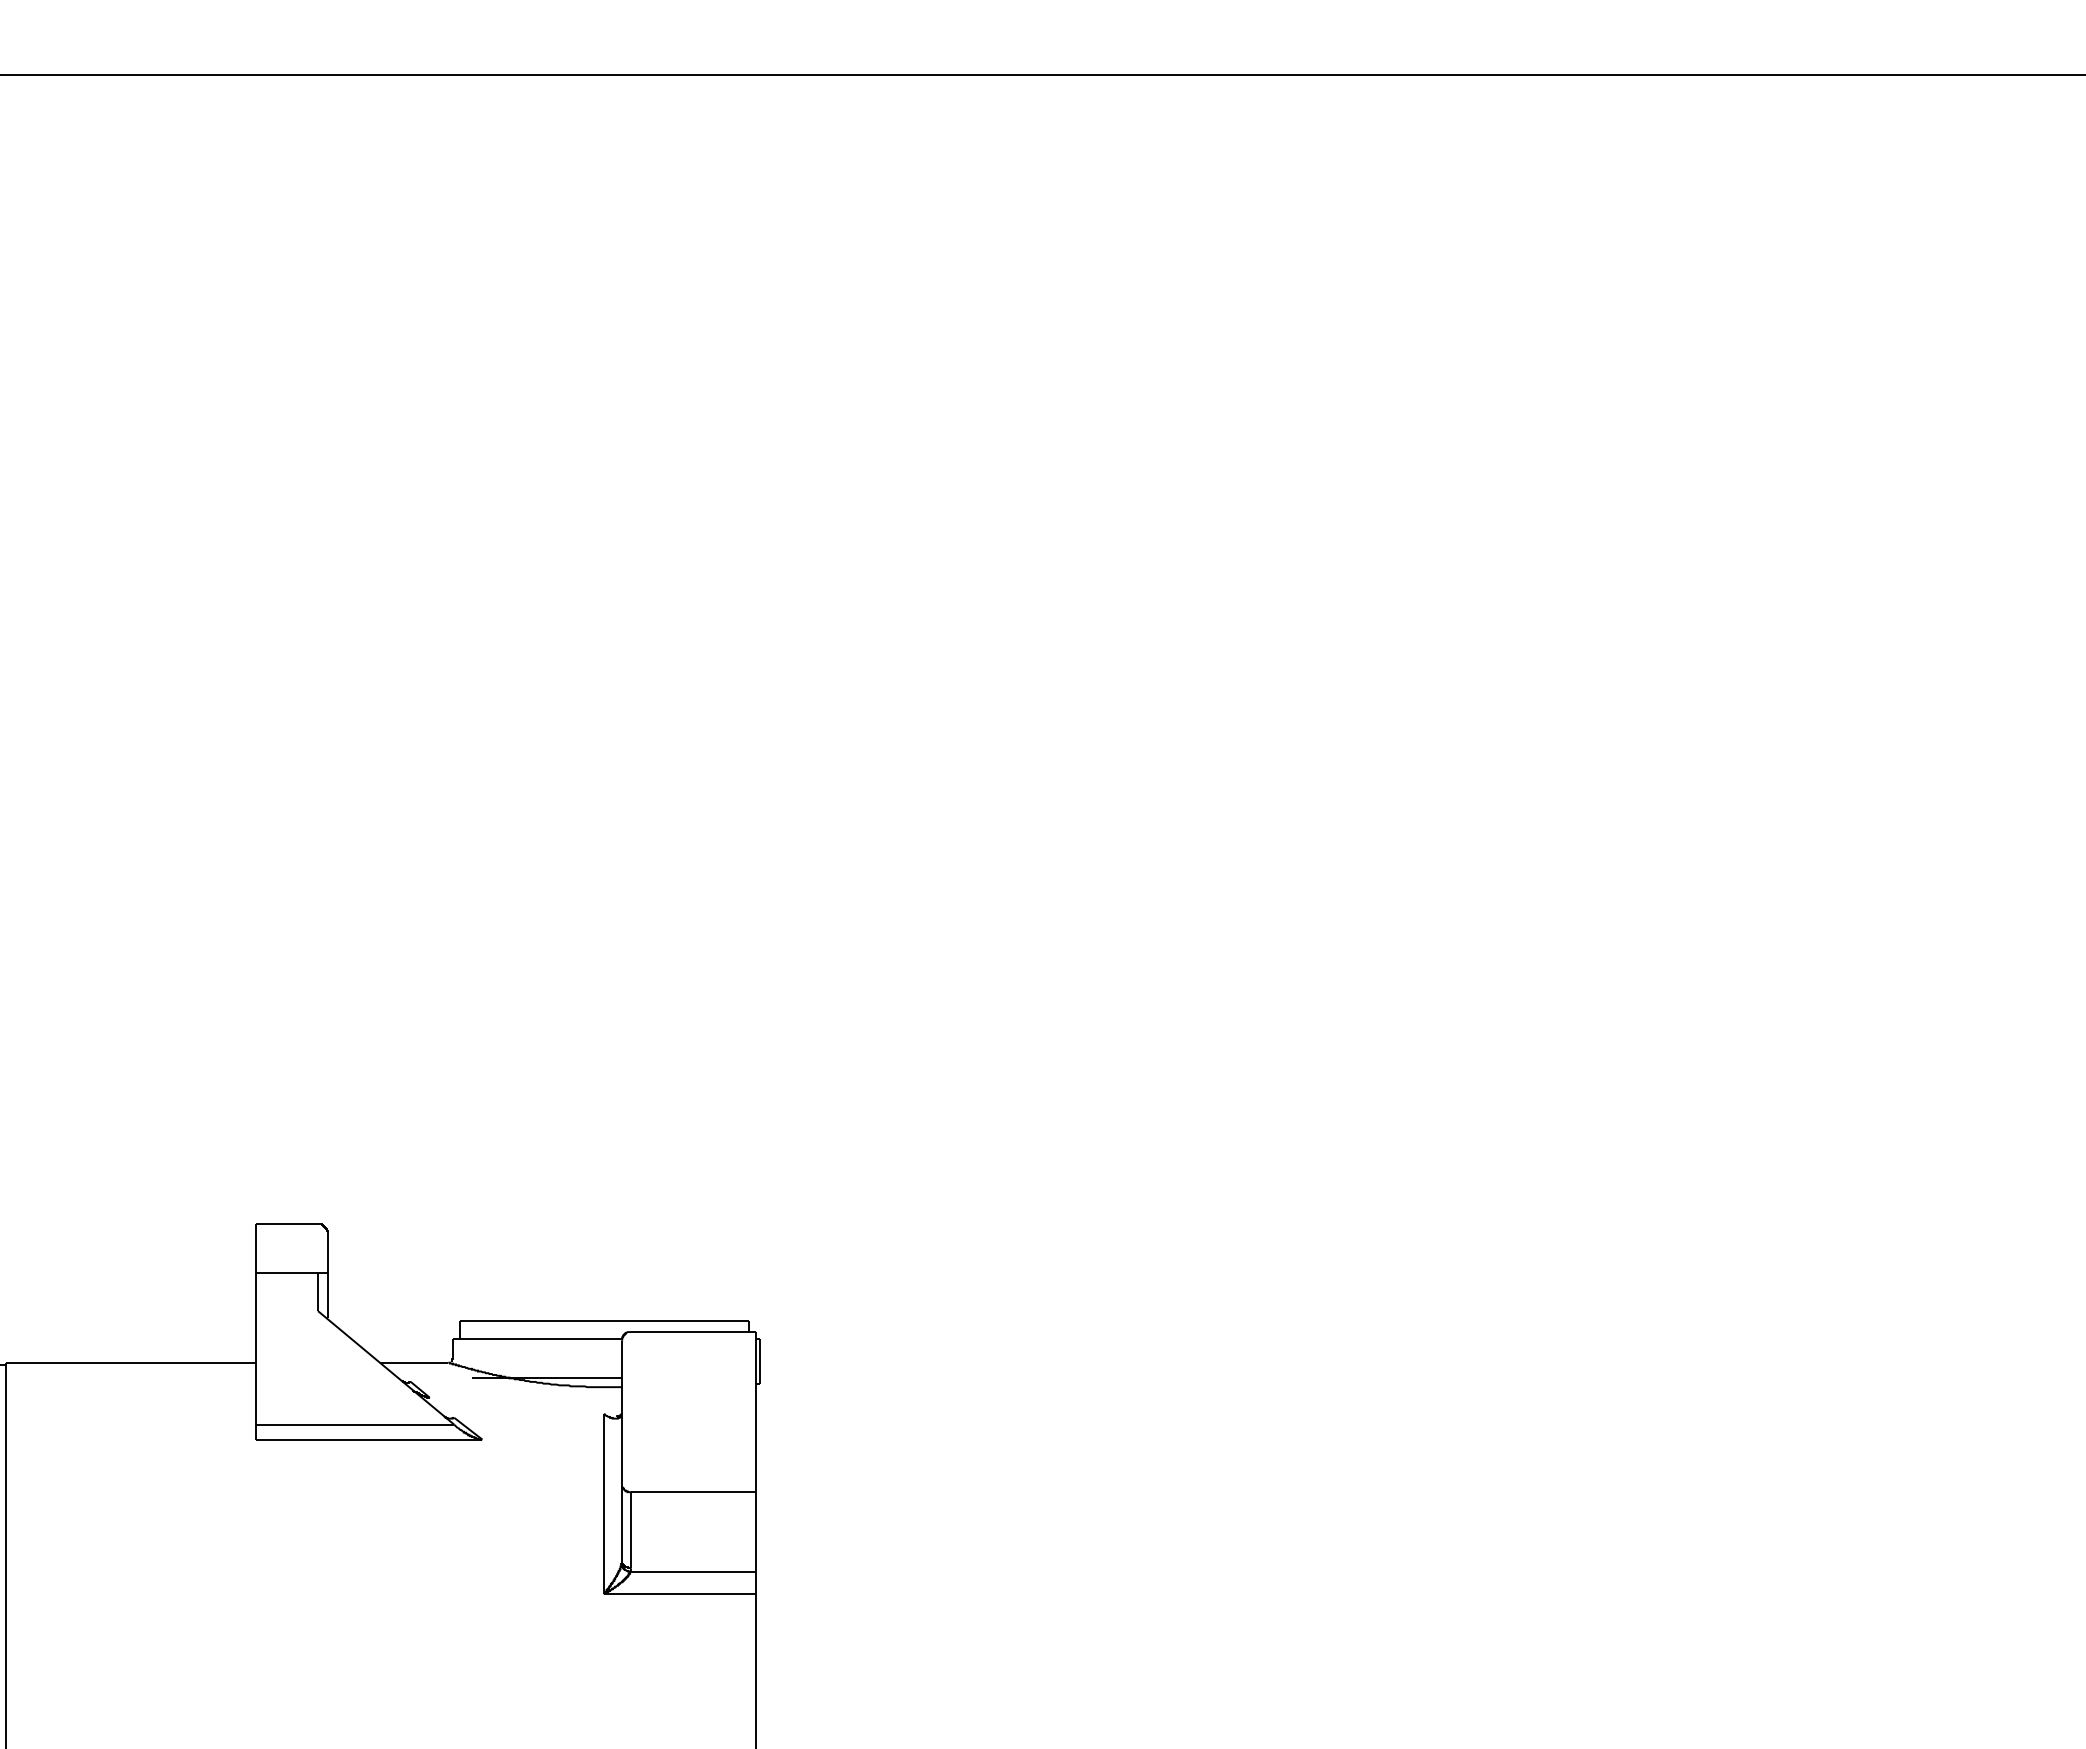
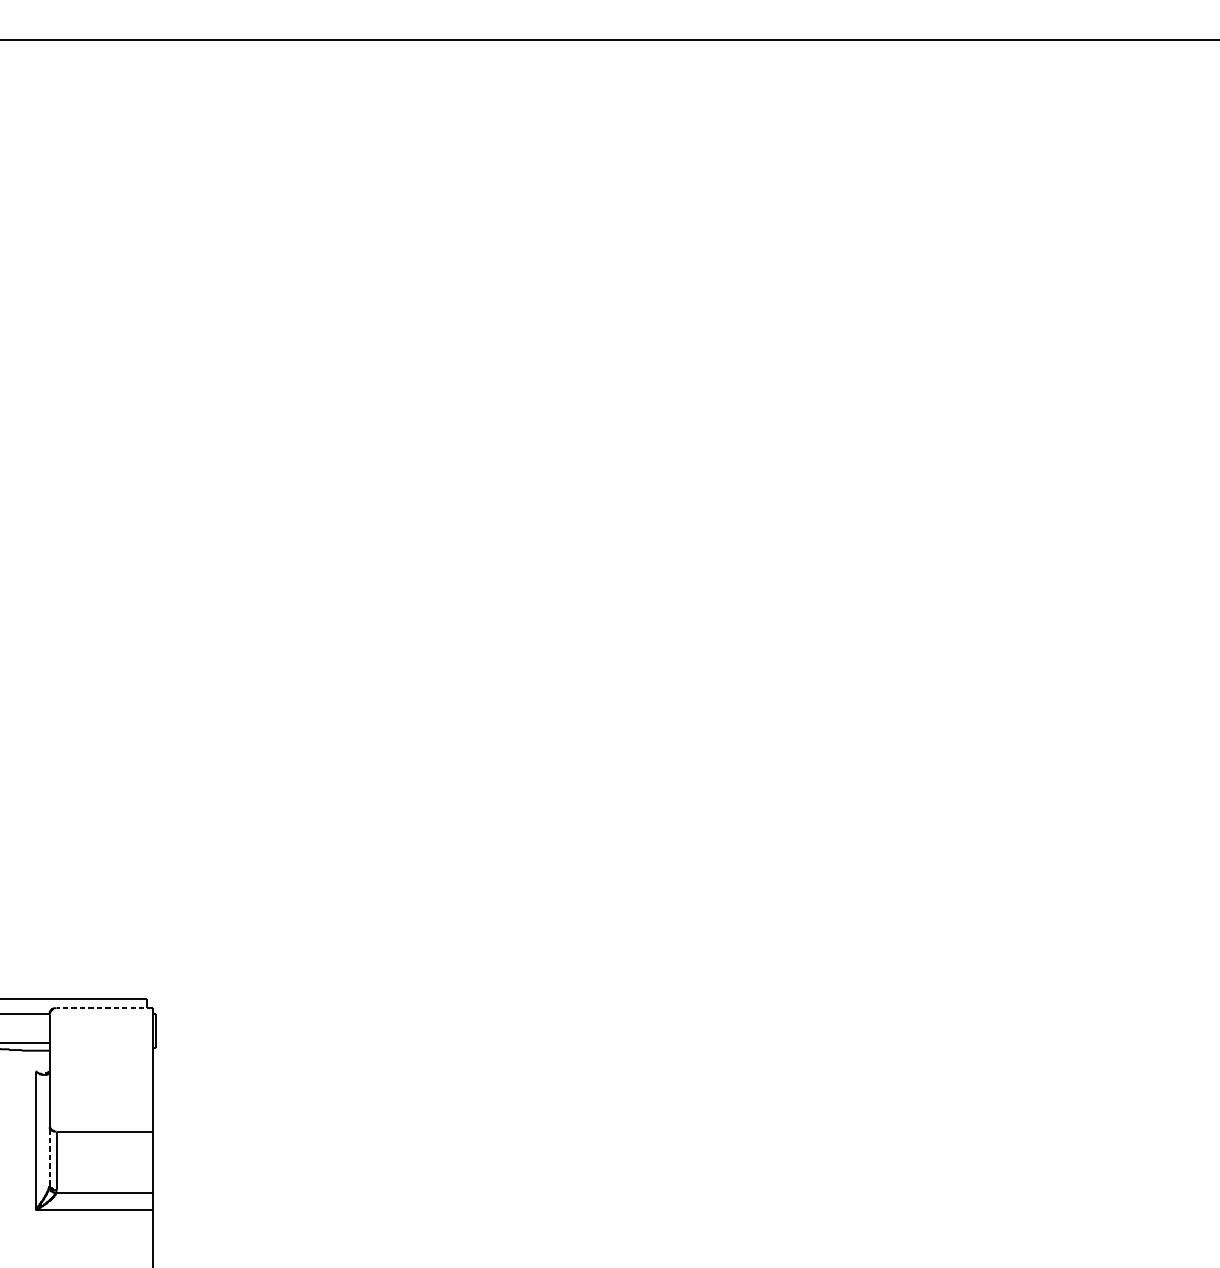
line: (693, 1332) -> (104, 1008), solid -> dashed
line: (622, 1523) -> (49, 1155), solid -> dashed

